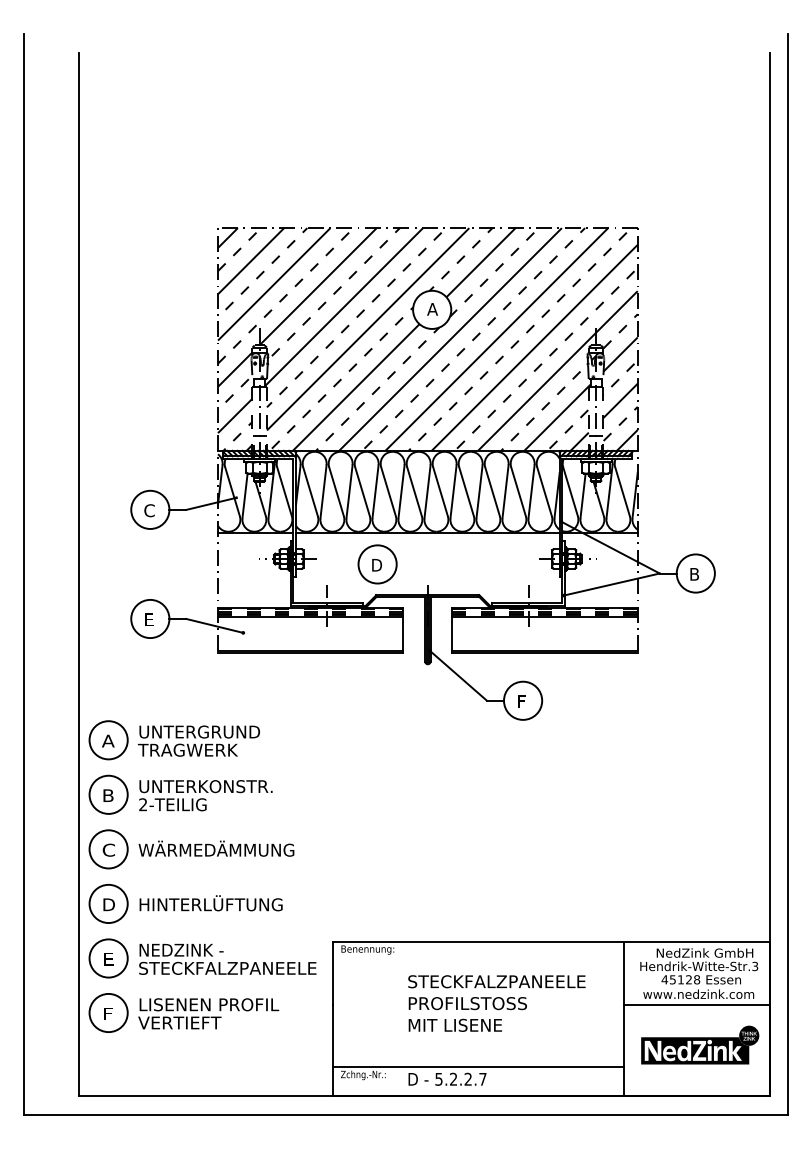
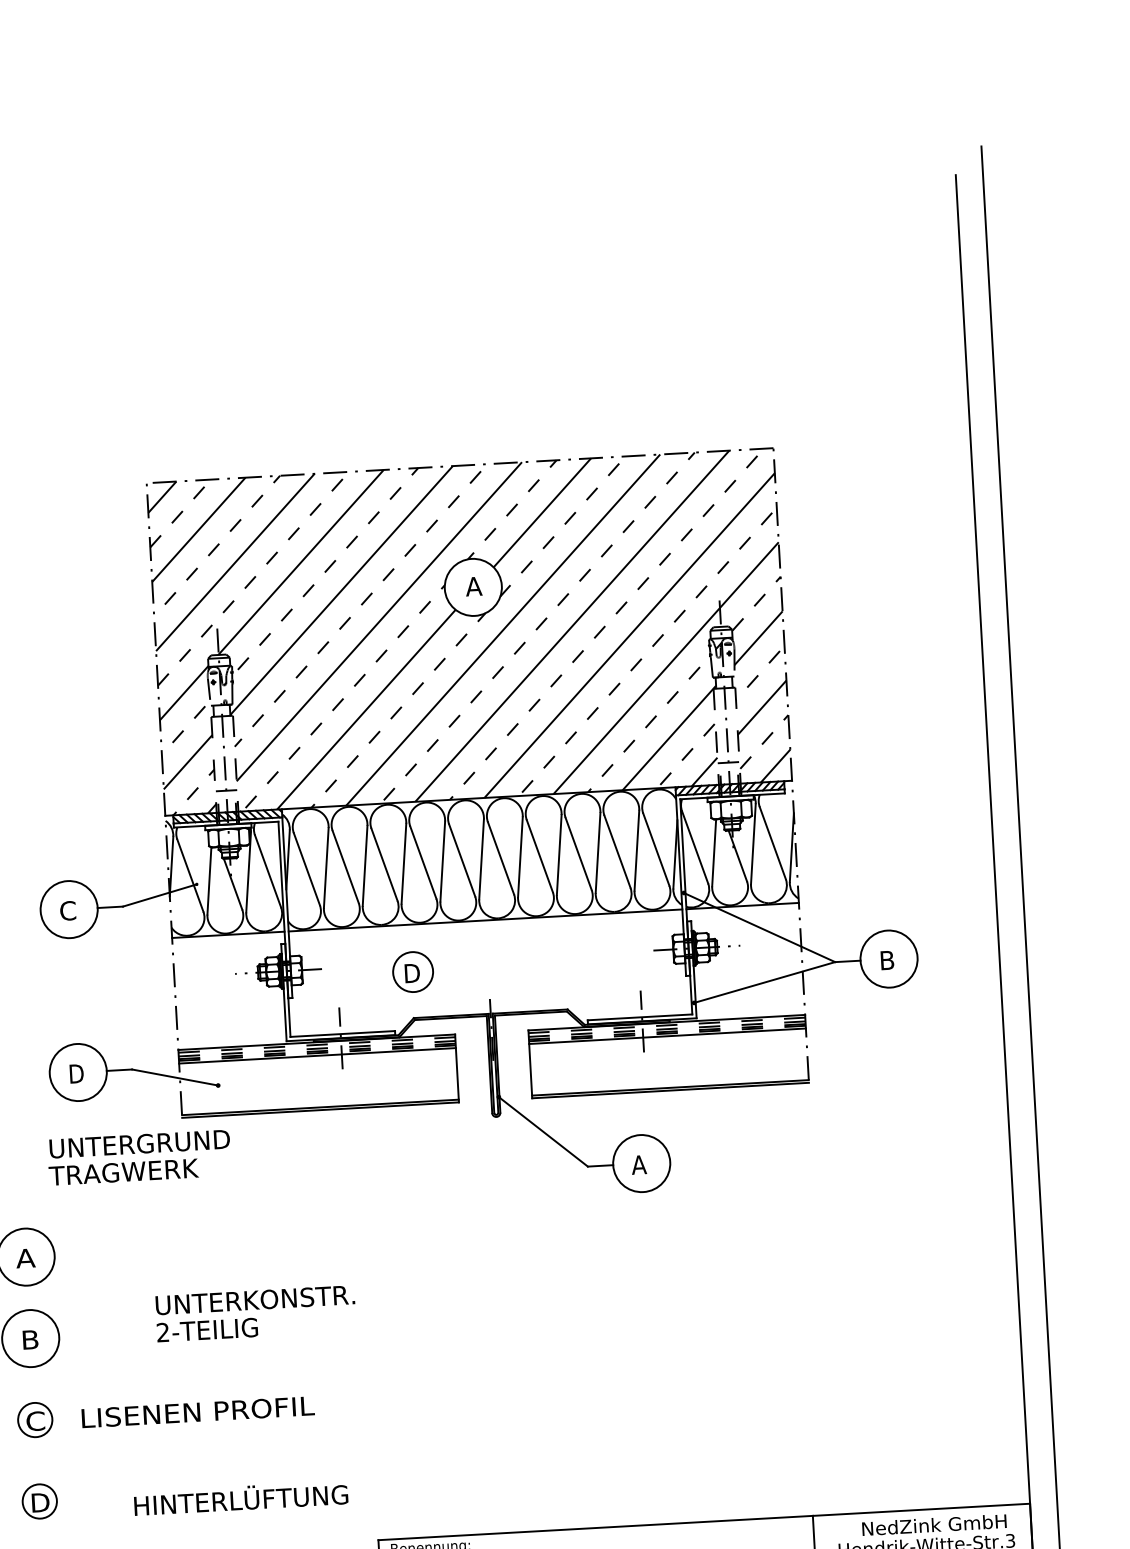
circle: (377, 564) -> (412, 972), size x0.7
text: (148, 619) -> (75, 1073), E -> D
text: (521, 701) -> (639, 1164), F -> A
text: (198, 740) -> (138, 1156), moved
text: (205, 795) -> (255, 1313), moved
text: (216, 848) -> (196, 1409), WÄRMEDÄMMUNG -> LISENEN PROFIL
circle: (108, 849) -> (35, 1420), size x0.6
circle: (108, 903) -> (39, 1500), size x0.6
text: (210, 903) -> (240, 1498), moved

